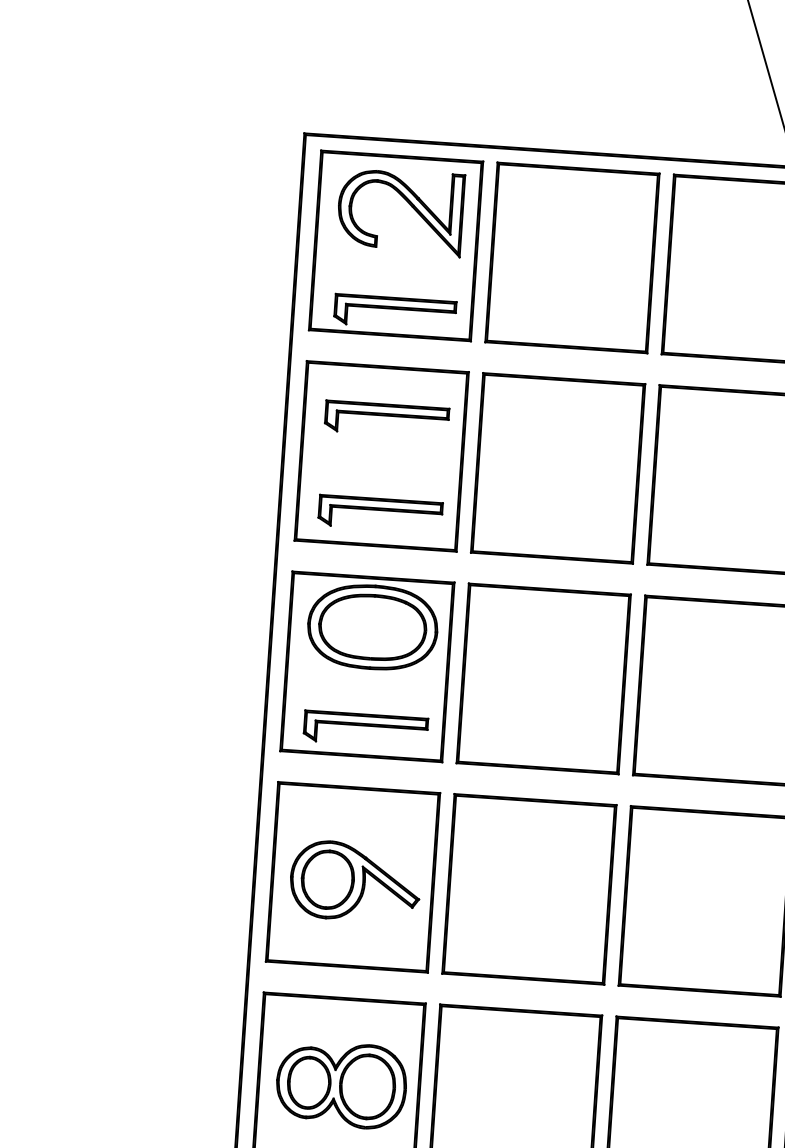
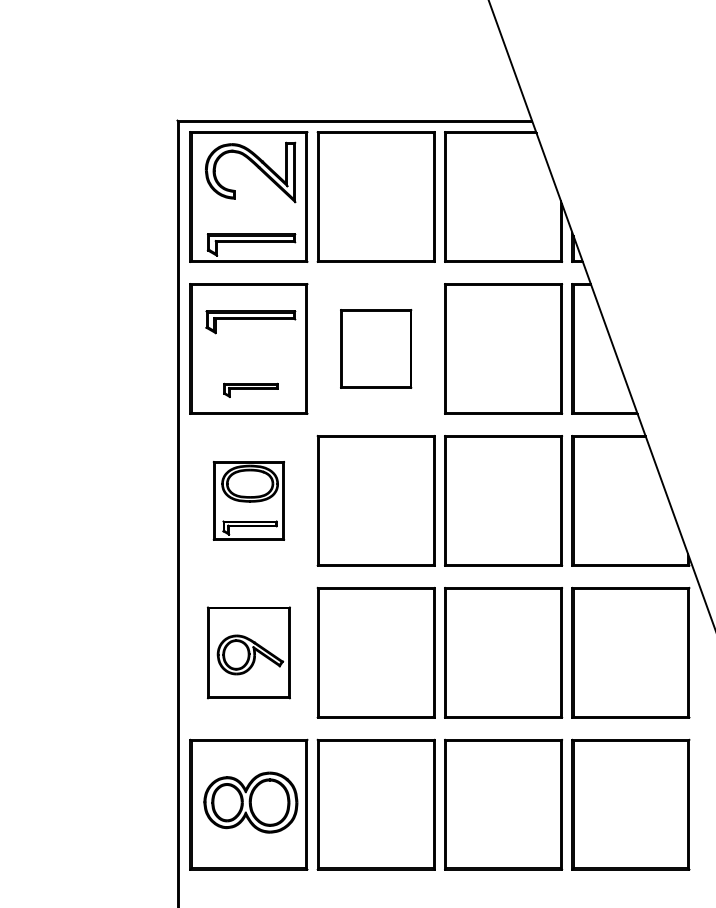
part: (557, 467) -> (375, 348), size x0.6
part: (379, 514) -> (250, 390), size x0.6
part: (366, 666) -> (248, 500), size x0.6
part: (352, 876) -> (248, 652), size x0.7

